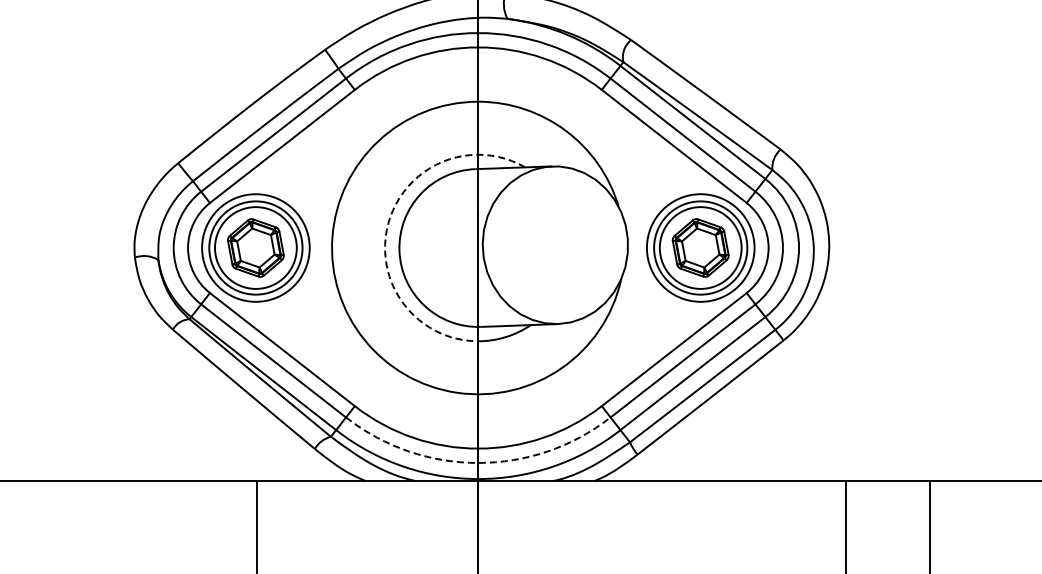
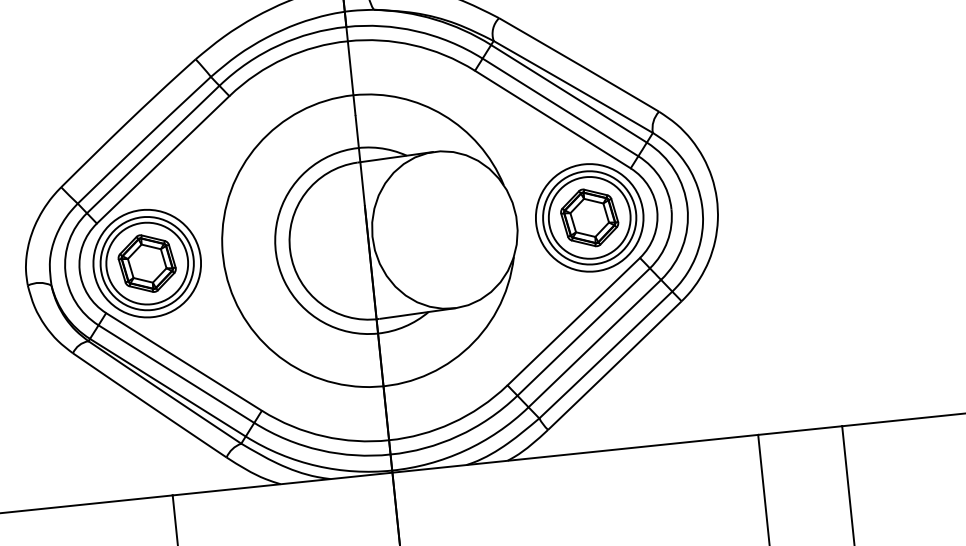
arc: (388, 223) -> (276, 225), dashed -> solid
arc: (478, 462) -> (390, 454), dashed -> solid

